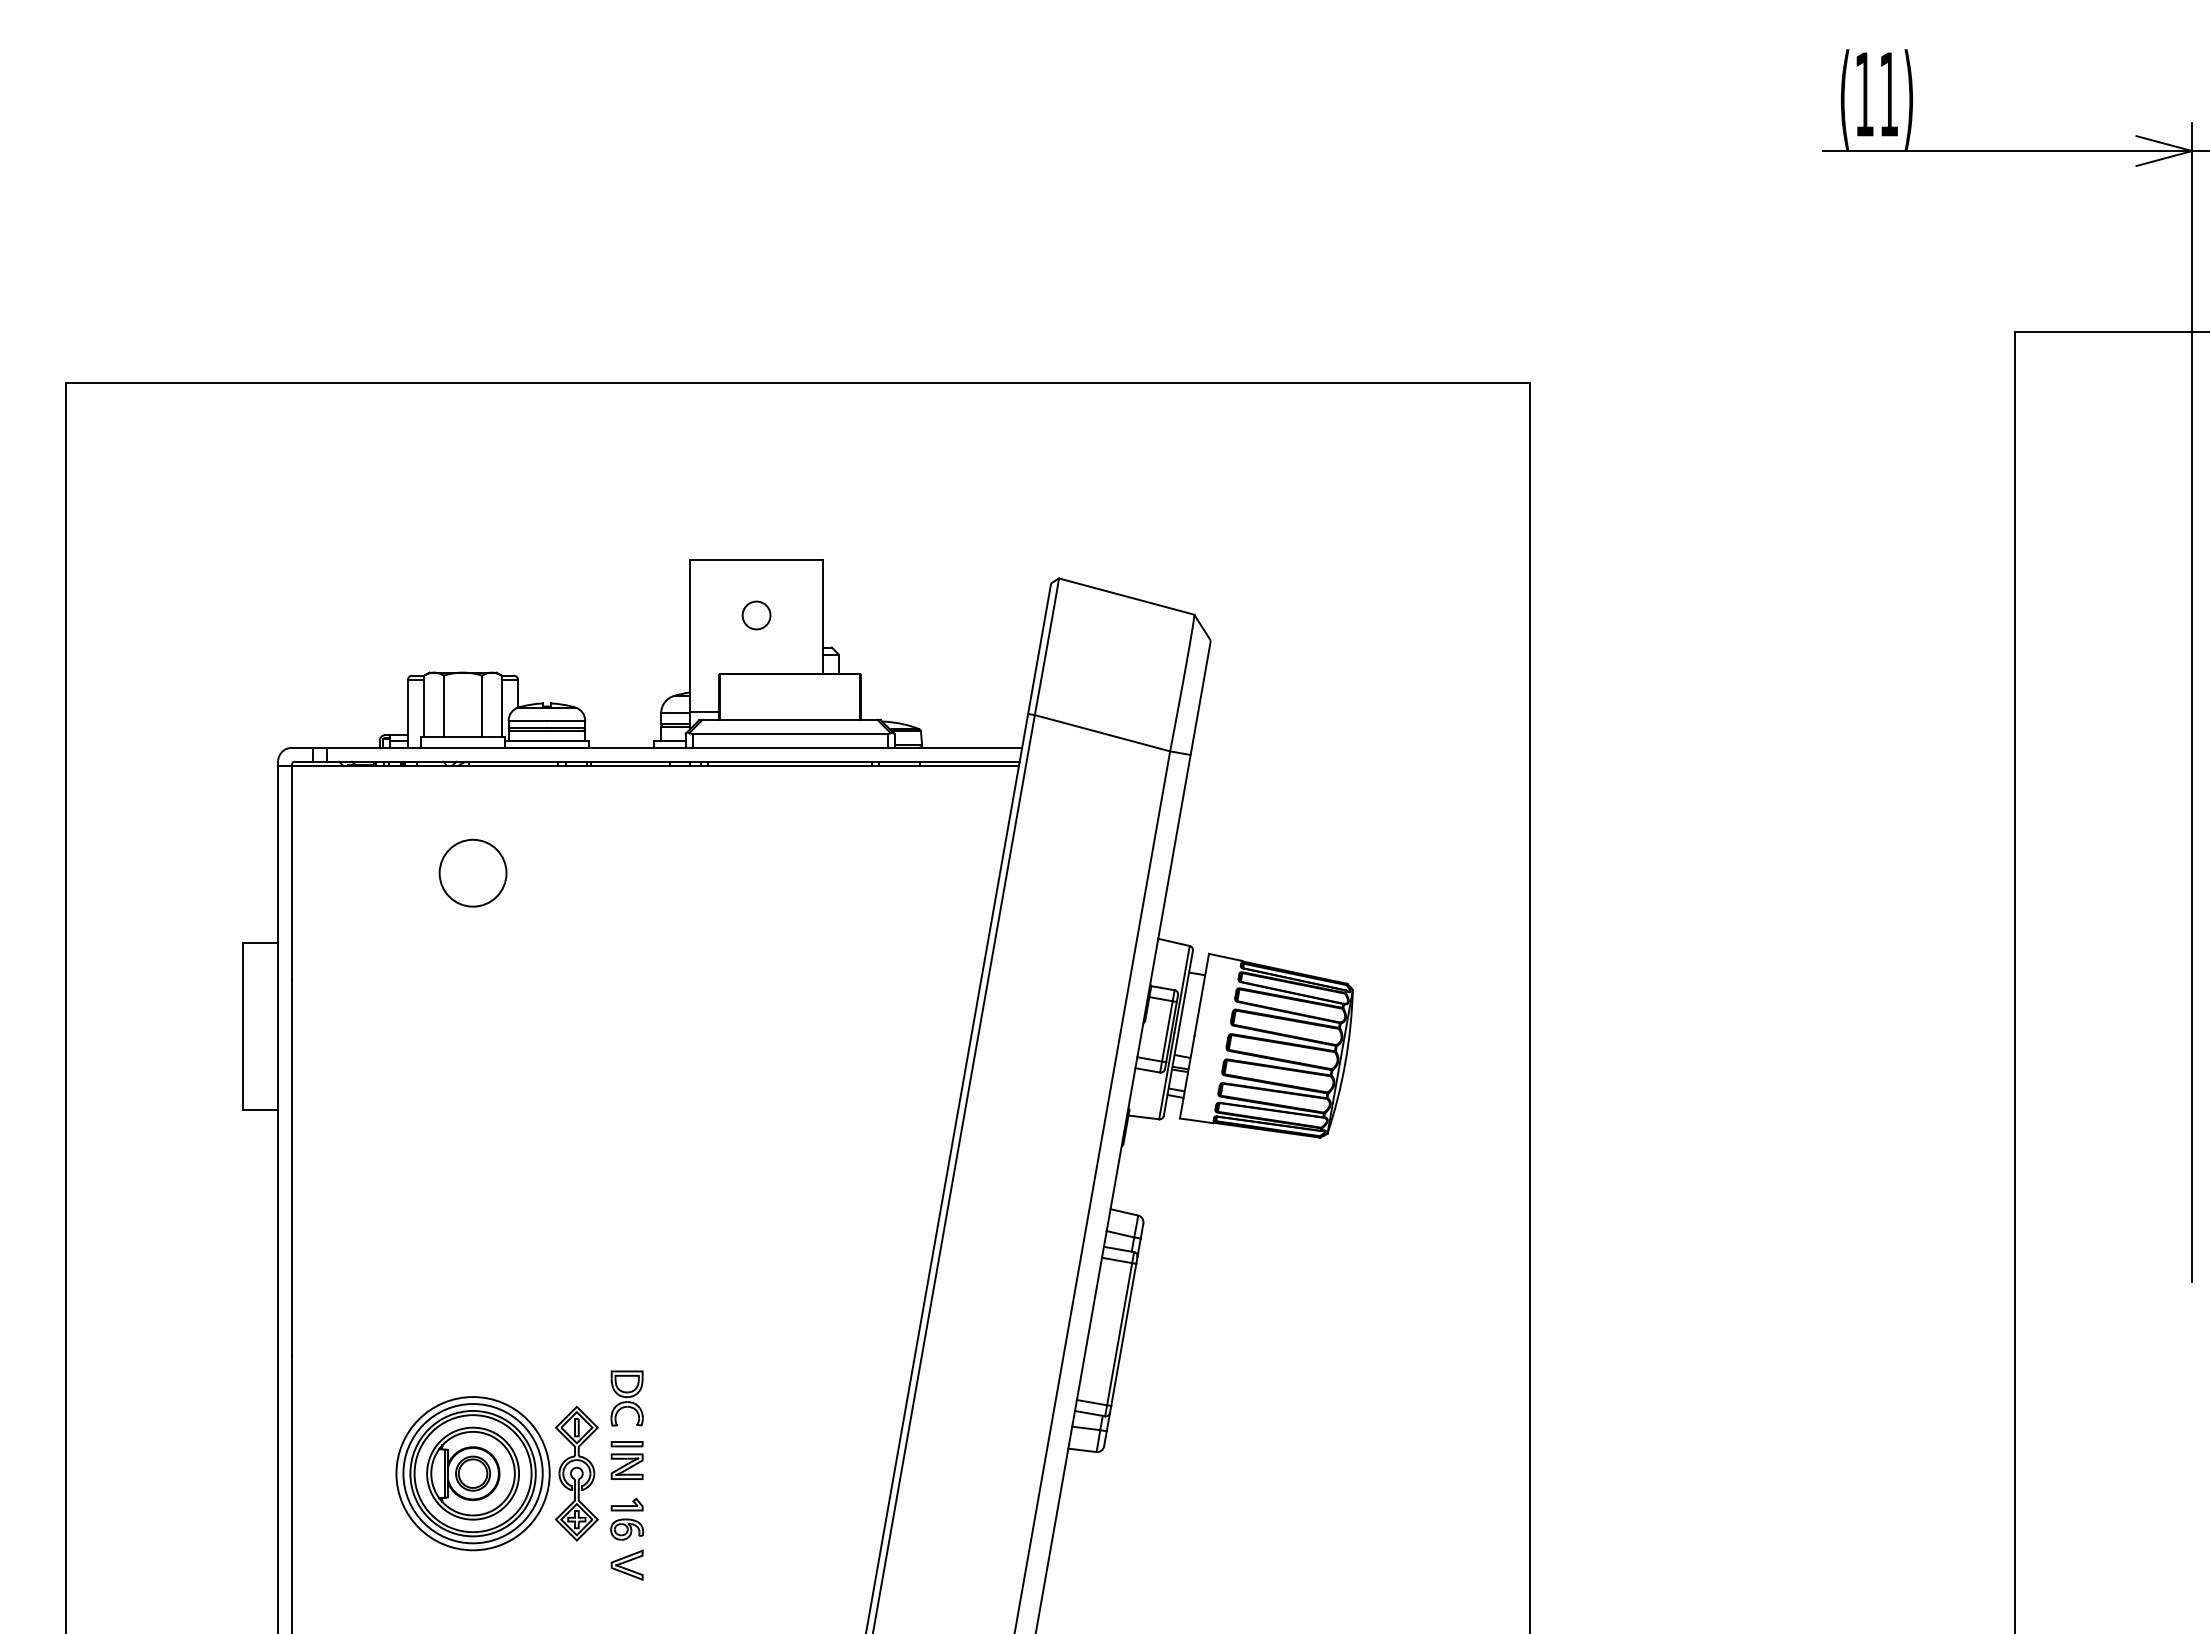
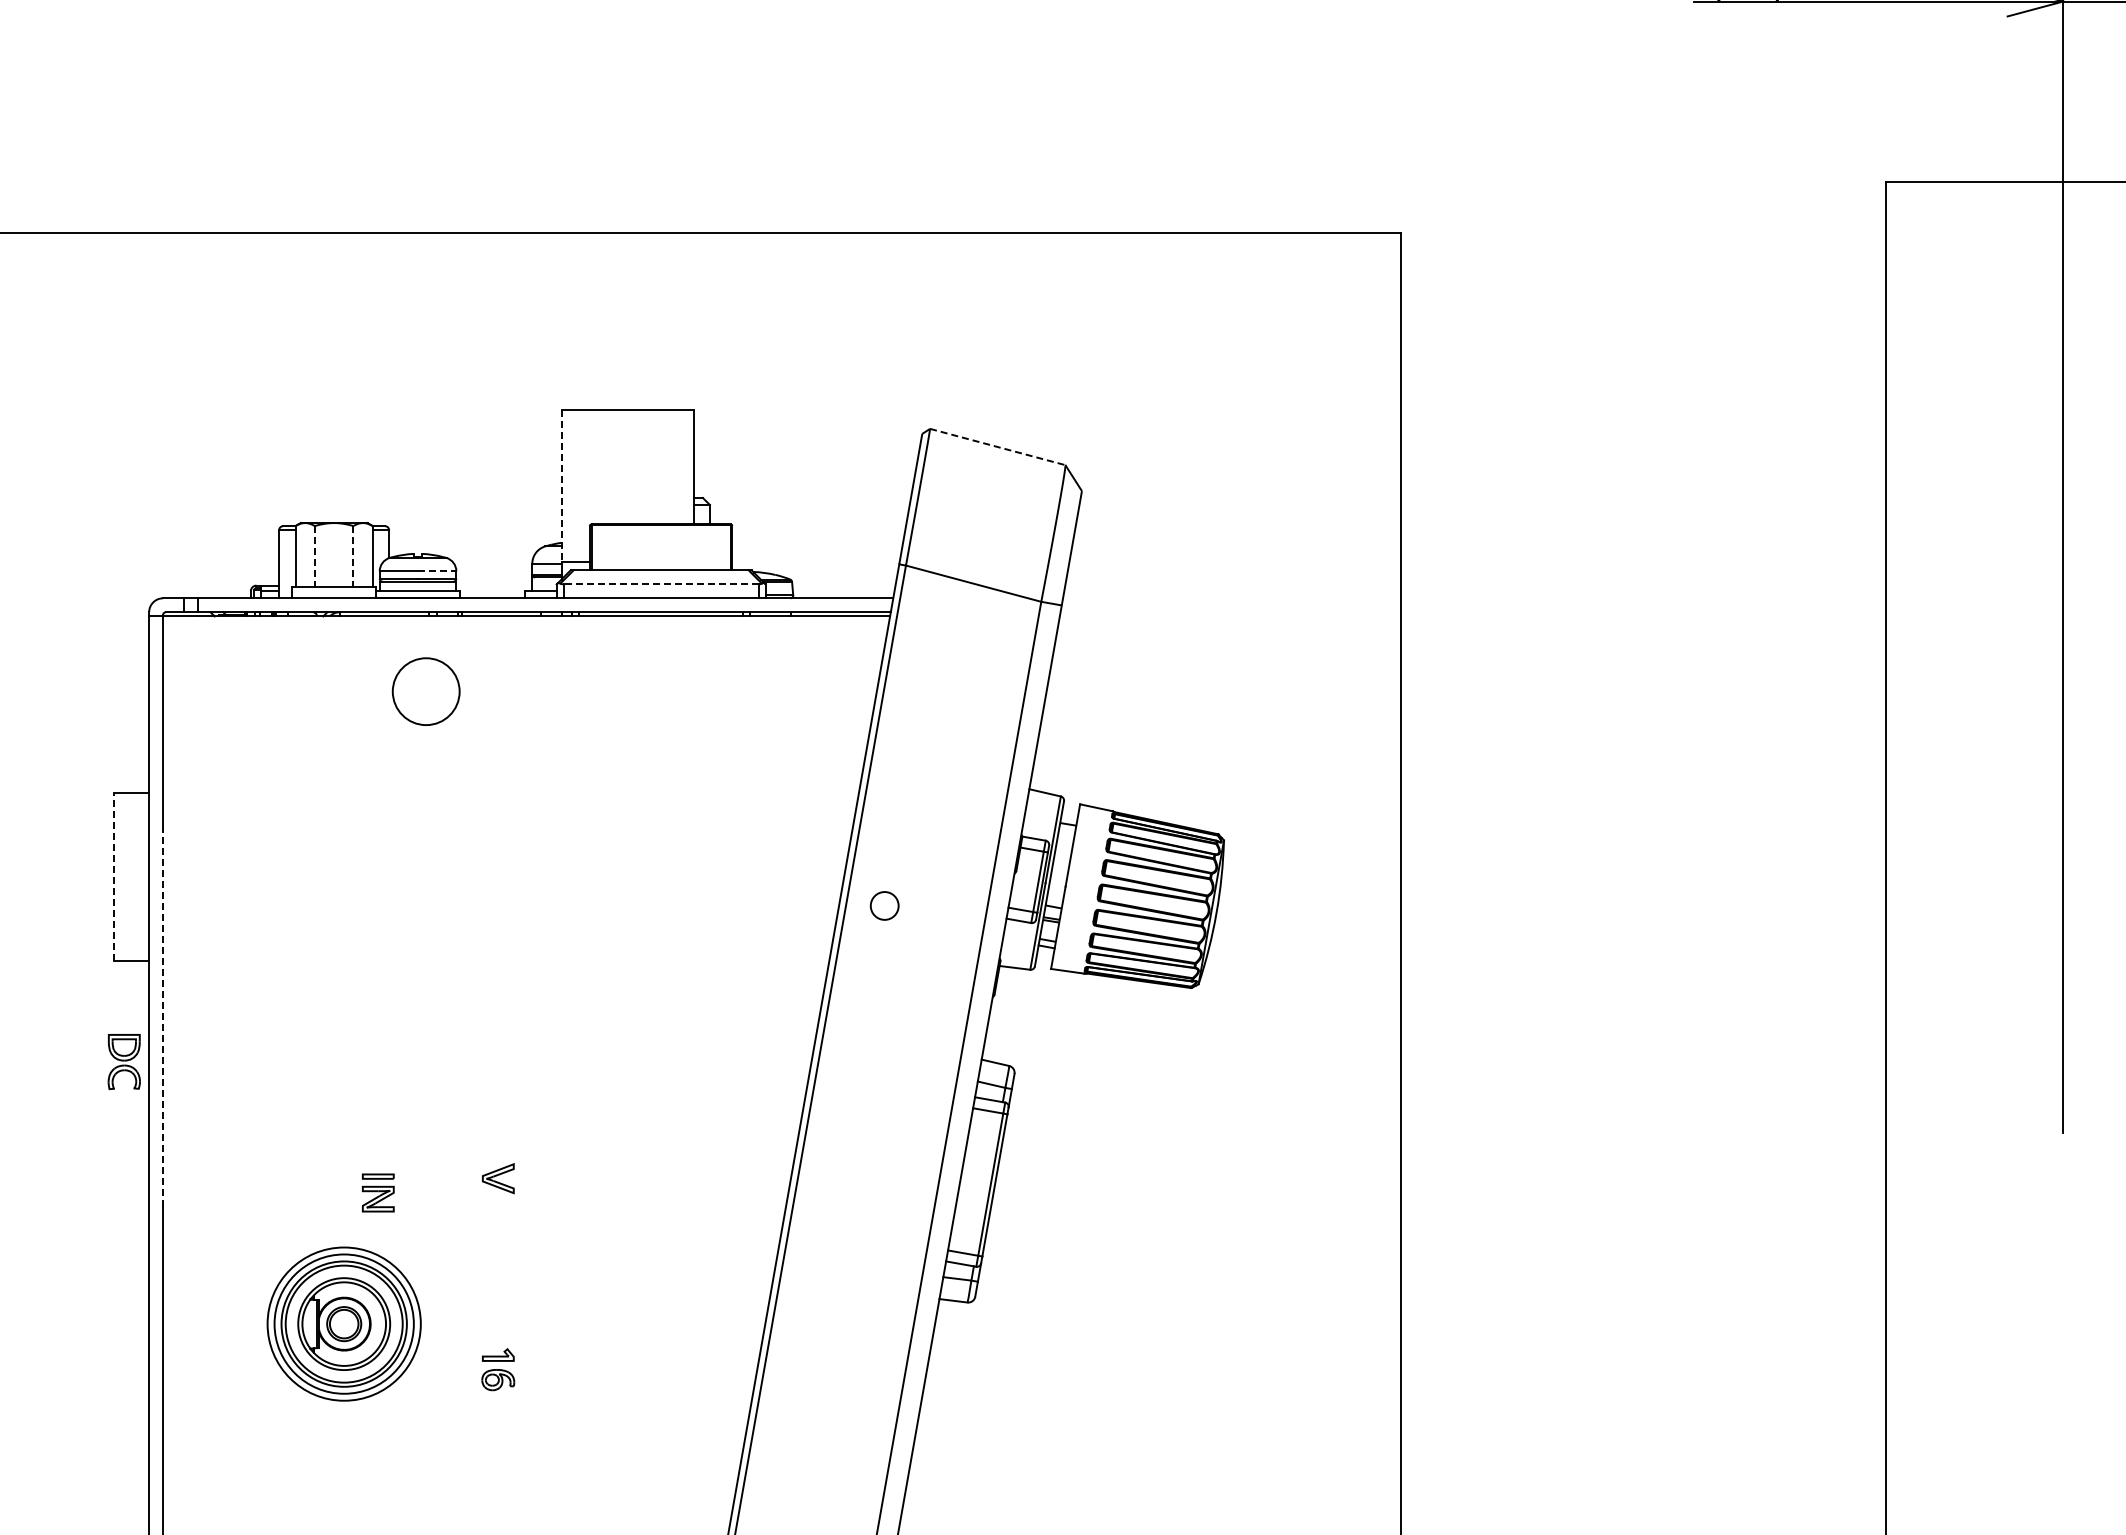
line: (1127, 596) -> (998, 446), solid -> dashed
circle: (756, 615) -> (884, 905), moved
line: (690, 635) -> (561, 485), solid -> dashed
line: (443, 706) -> (314, 556), solid -> dashed
line: (482, 706) -> (353, 556), solid -> dashed
line: (566, 720) -> (437, 570), solid -> dashed
line: (790, 733) -> (661, 583), solid -> dashed
circle: (472, 872) -> (425, 690), moved
line: (243, 1026) -> (114, 876), solid -> dashed
line: (291, 1168) -> (162, 1018), solid -> dashed
part: (626, 1398) -> (123, 1061), moved
part: (626, 1460) -> (377, 1192), moved
part: (576, 1473) -> (447, 1323), removed
part: (626, 1564) -> (497, 1177), moved

